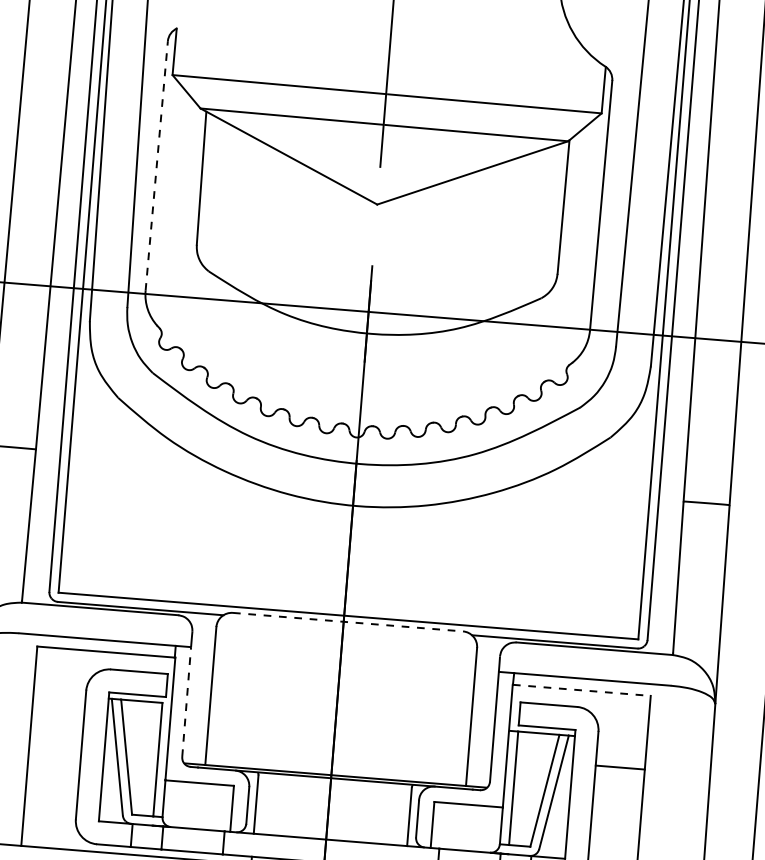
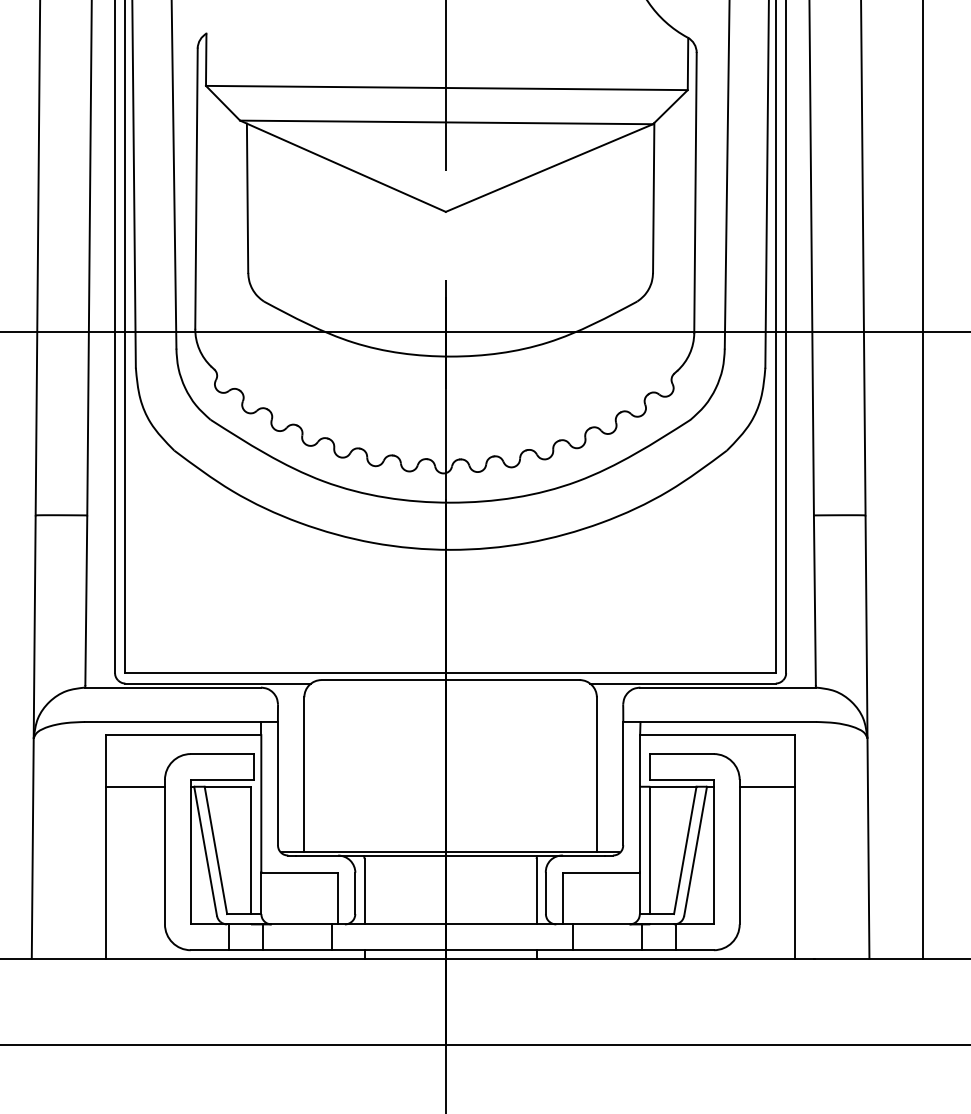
line: (156, 165) -> (196, 188), dashed -> solid
line: (348, 622) -> (451, 680), dashed -> solid
line: (581, 690) -> (717, 735), dashed -> solid
line: (59, 694) -> (135, 786), added
line: (186, 701) -> (277, 783), dashed -> solid
line: (619, 767) -> (766, 786), moved

